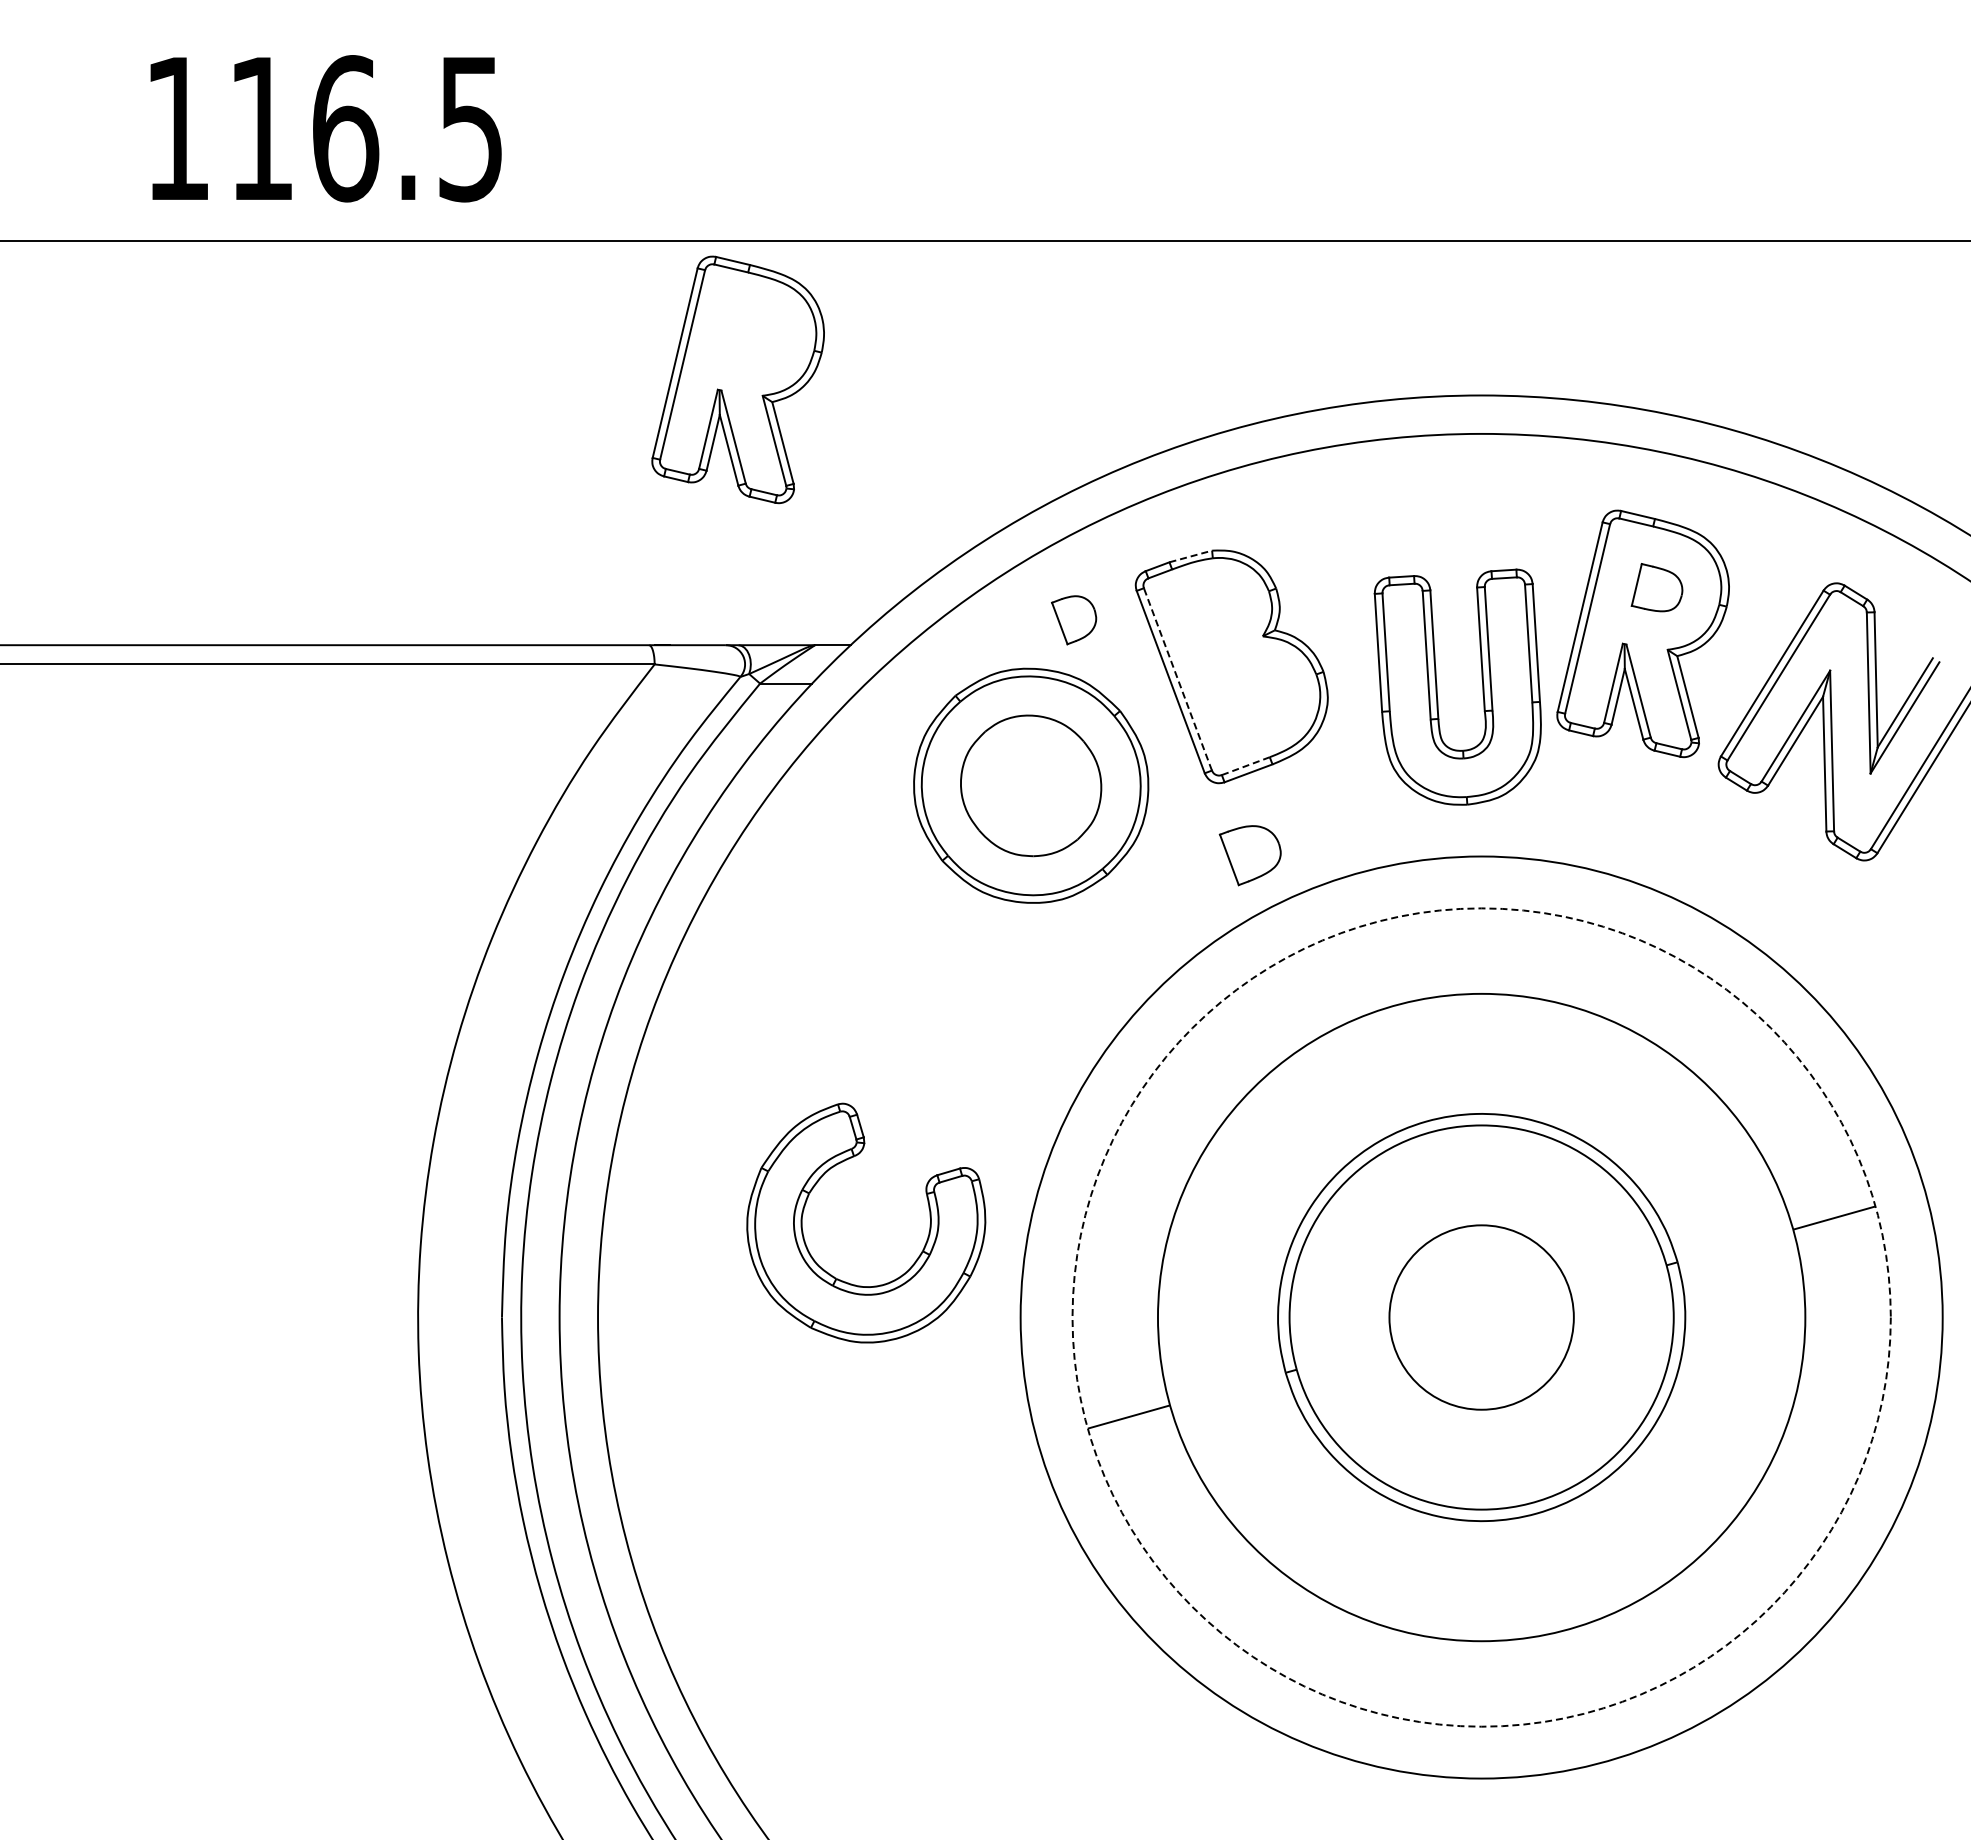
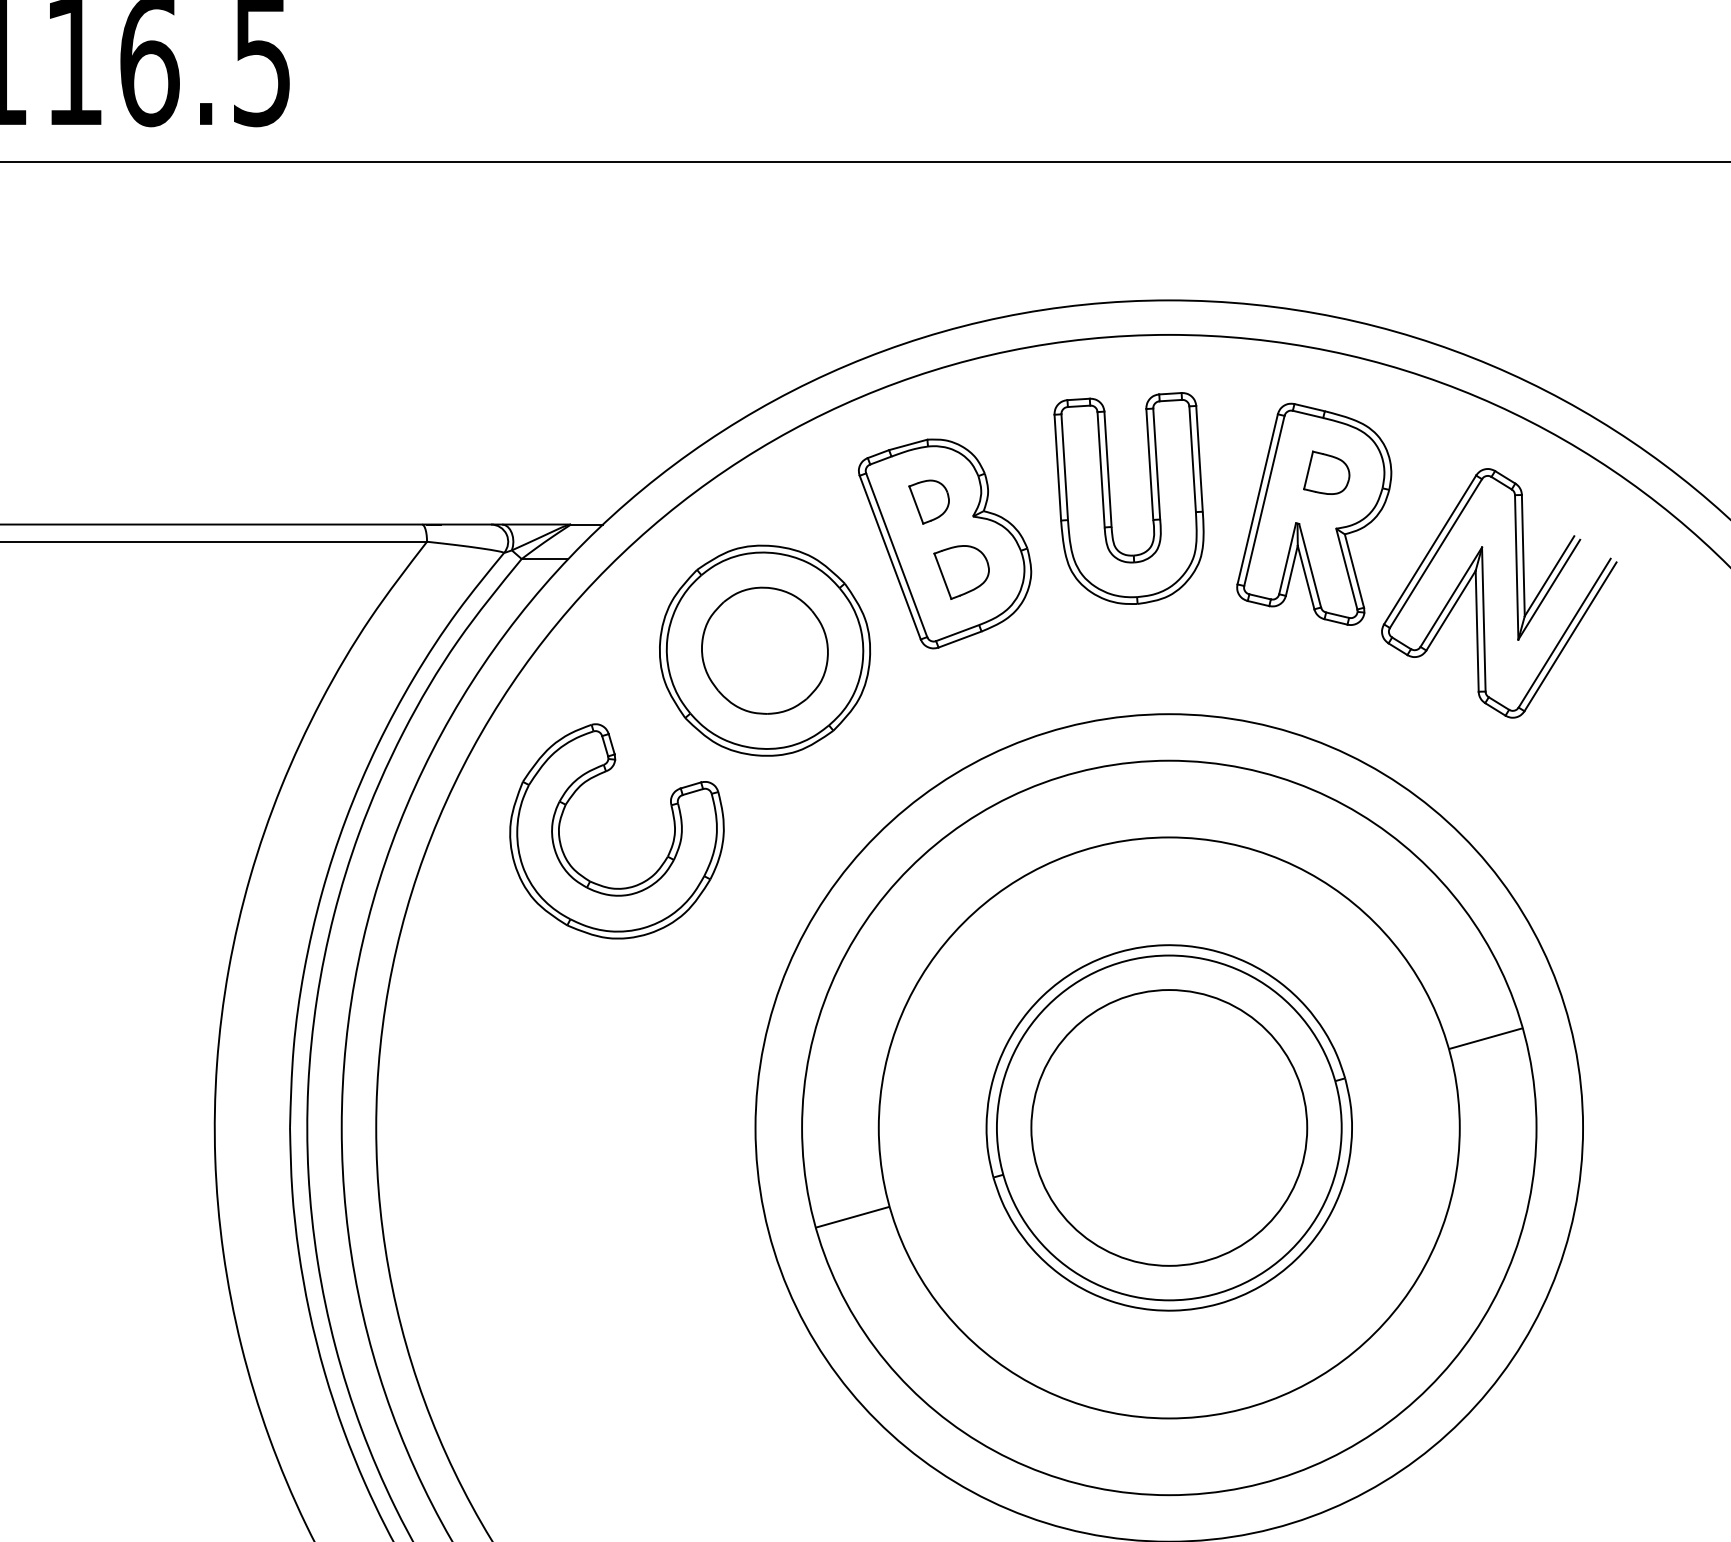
part: (737, 379) -> (501, 286), removed
line: (1191, 556) -> (908, 444), dashed -> solid
part: (1074, 620) -> (929, 502), moved
line: (1177, 678) -> (896, 554), dashed -> solid
part: (1437, 686) -> (1110, 497), moved
line: (1245, 766) -> (957, 633), dashed -> solid
part: (1249, 855) -> (960, 572), moved
part: (914, 1261) -> (660, 865), moved
circle: (1481, 1317) -> (1169, 1127), dashed -> solid
circle: (1481, 1317) -> (1169, 1127), size x1.67

